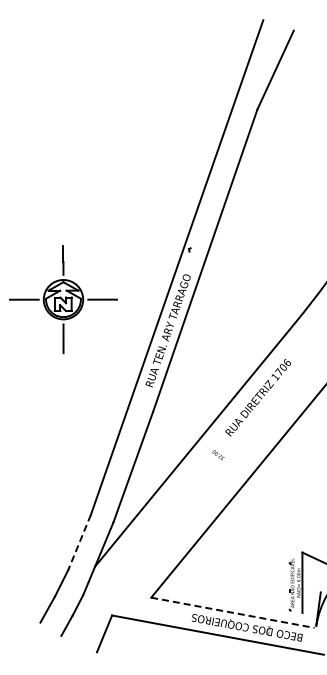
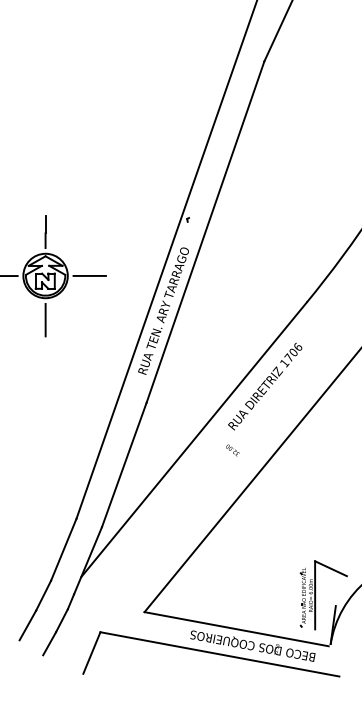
text: (218, 455) -> (232, 450), moved
line: (79, 542) -> (63, 549), dashed -> solid
line: (233, 612) -> (237, 628), dashed -> solid

